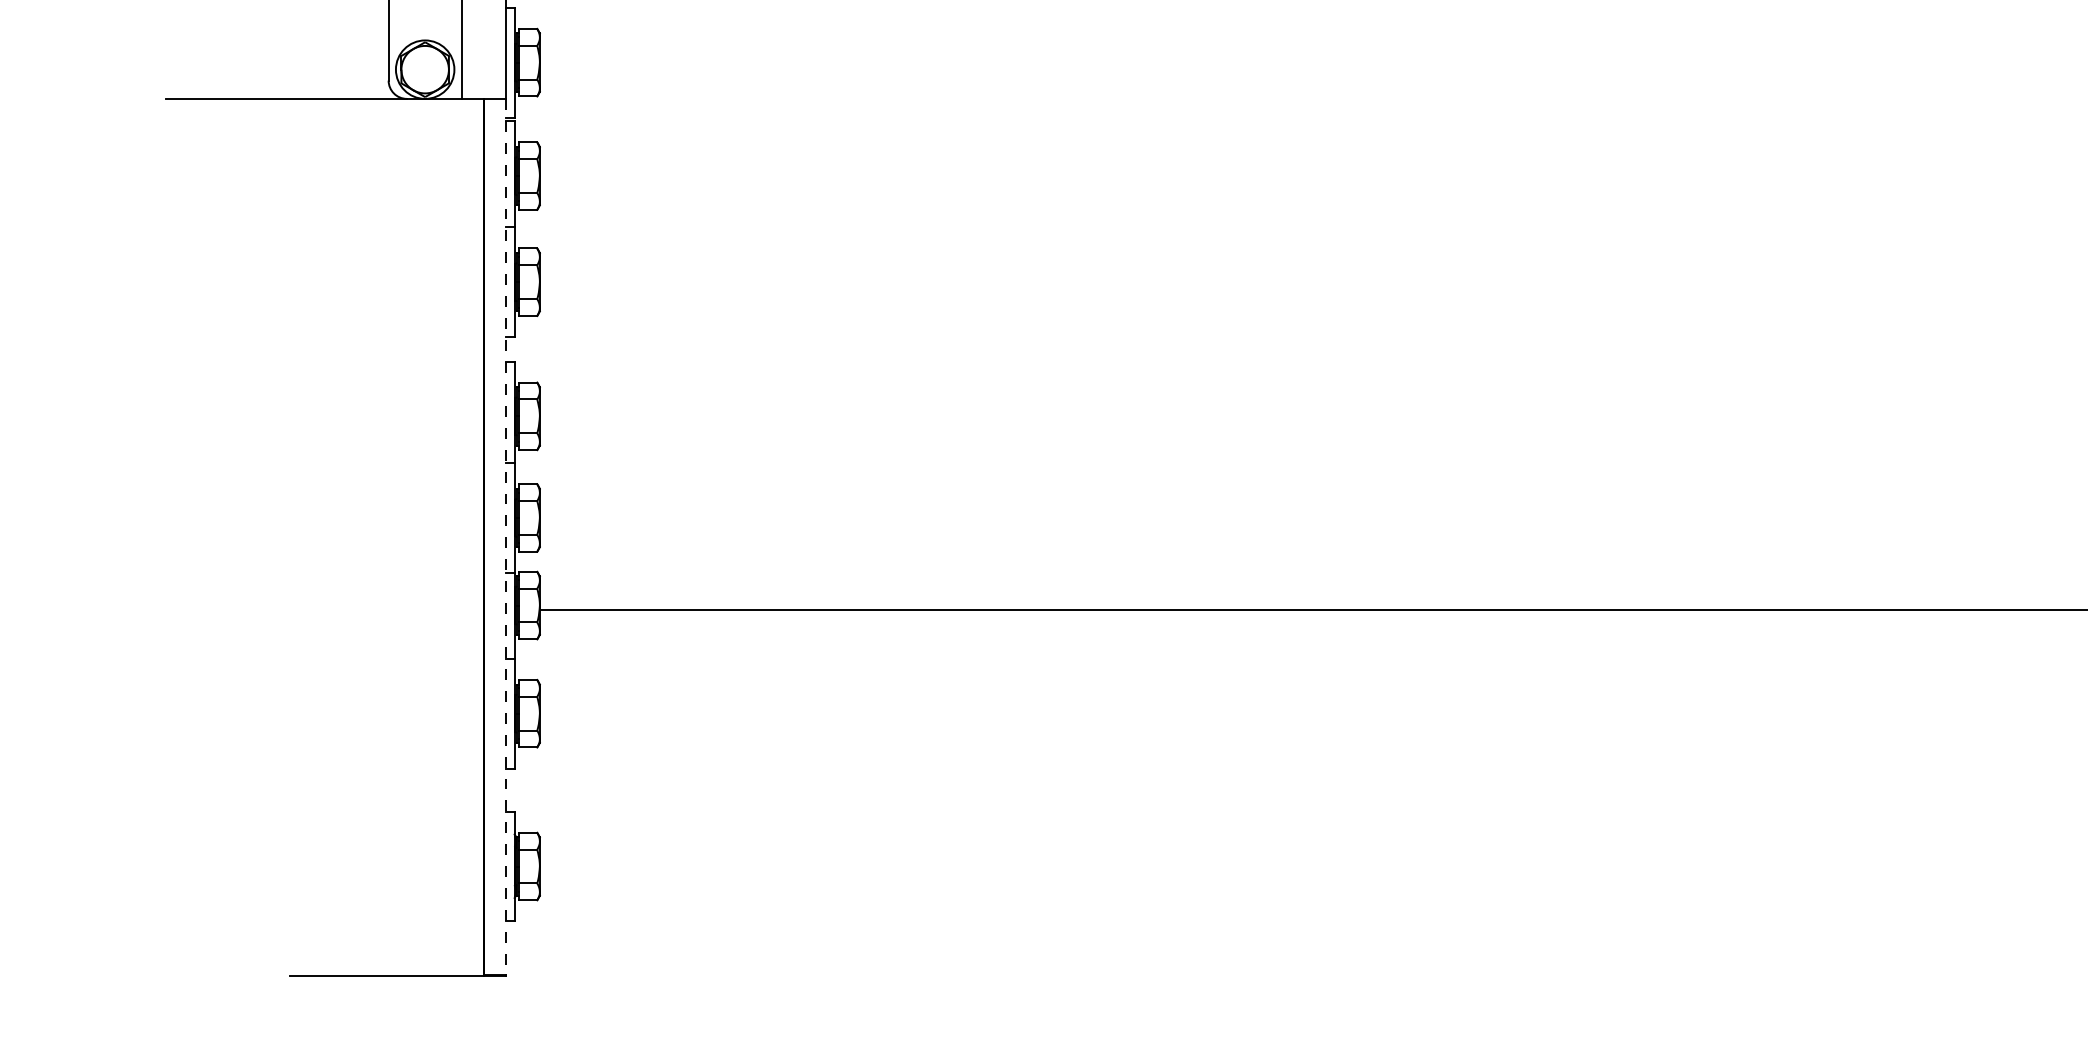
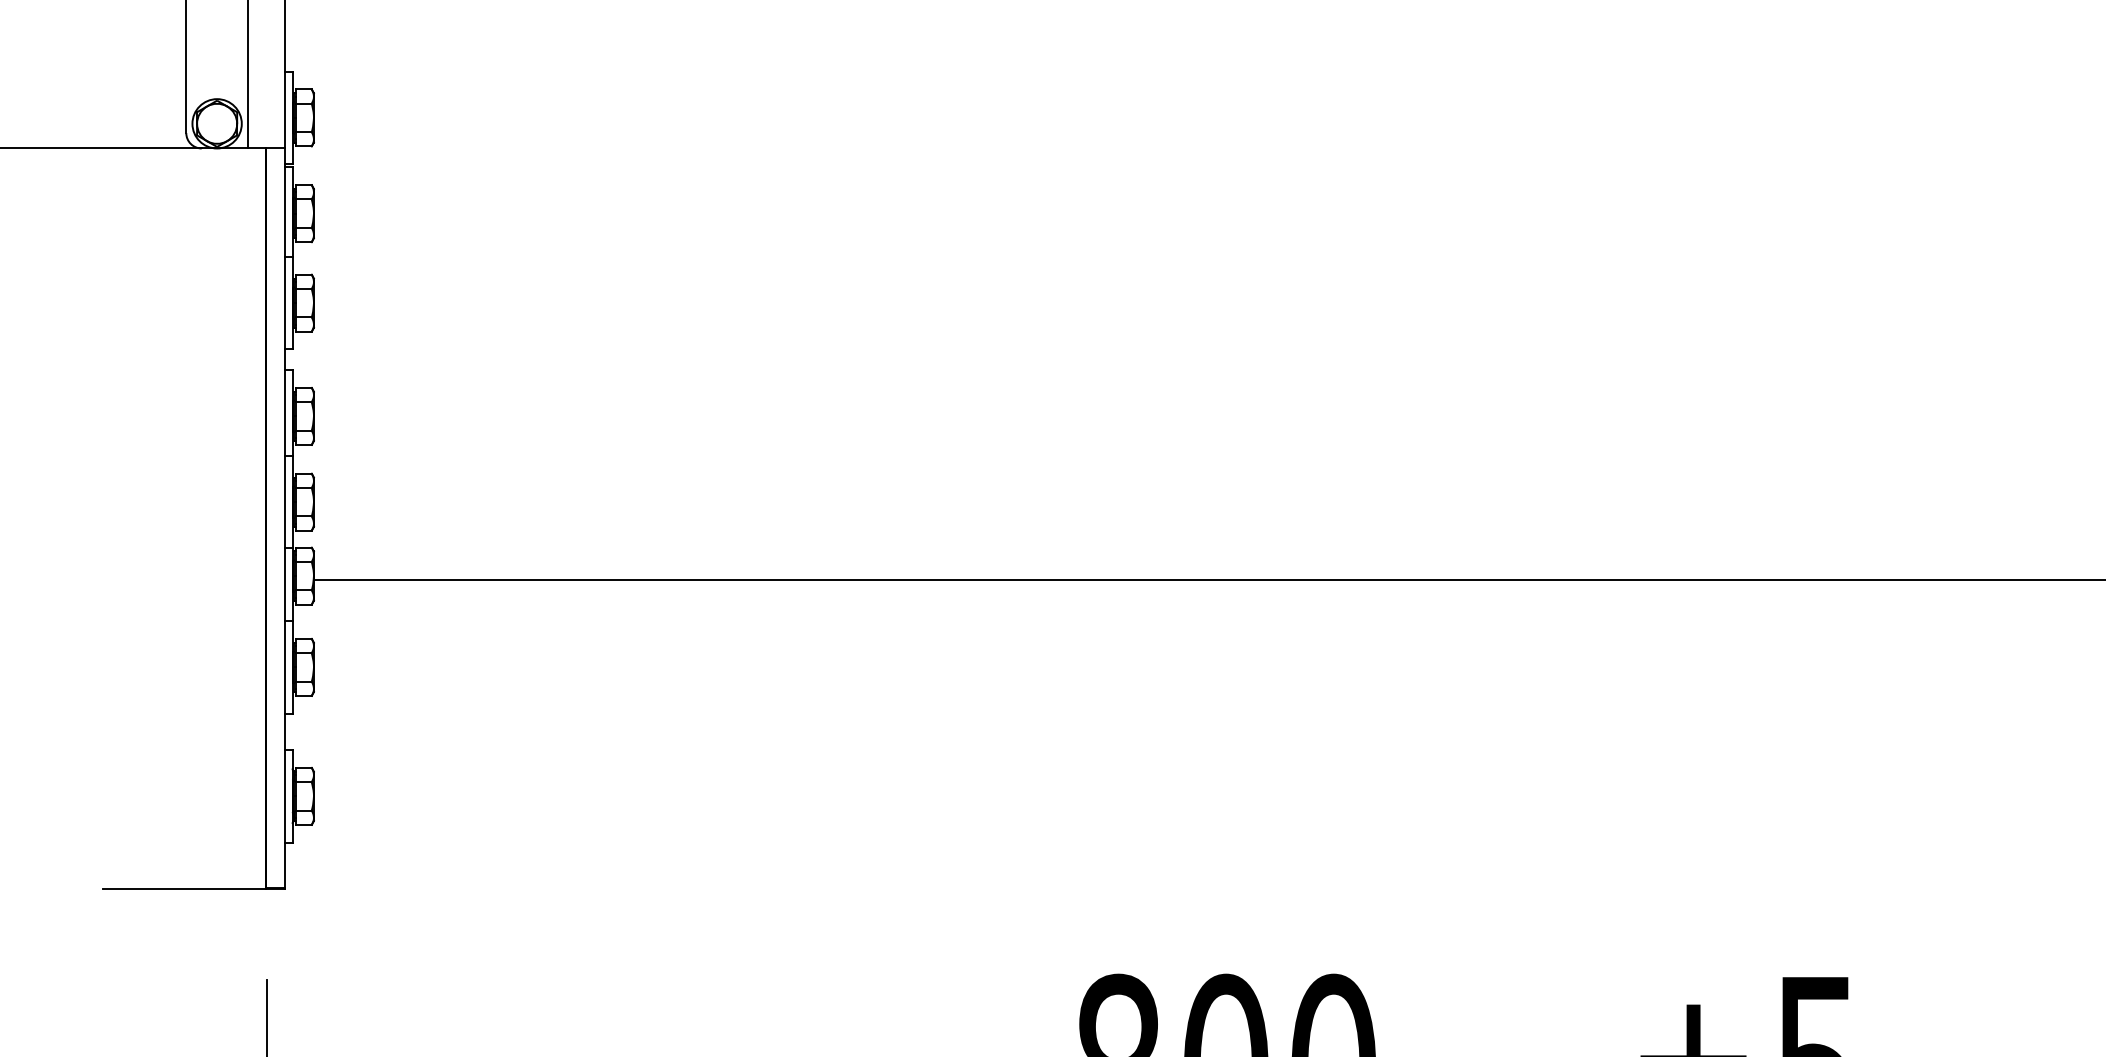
line: (504, 537) -> (284, 518), dashed -> solid

